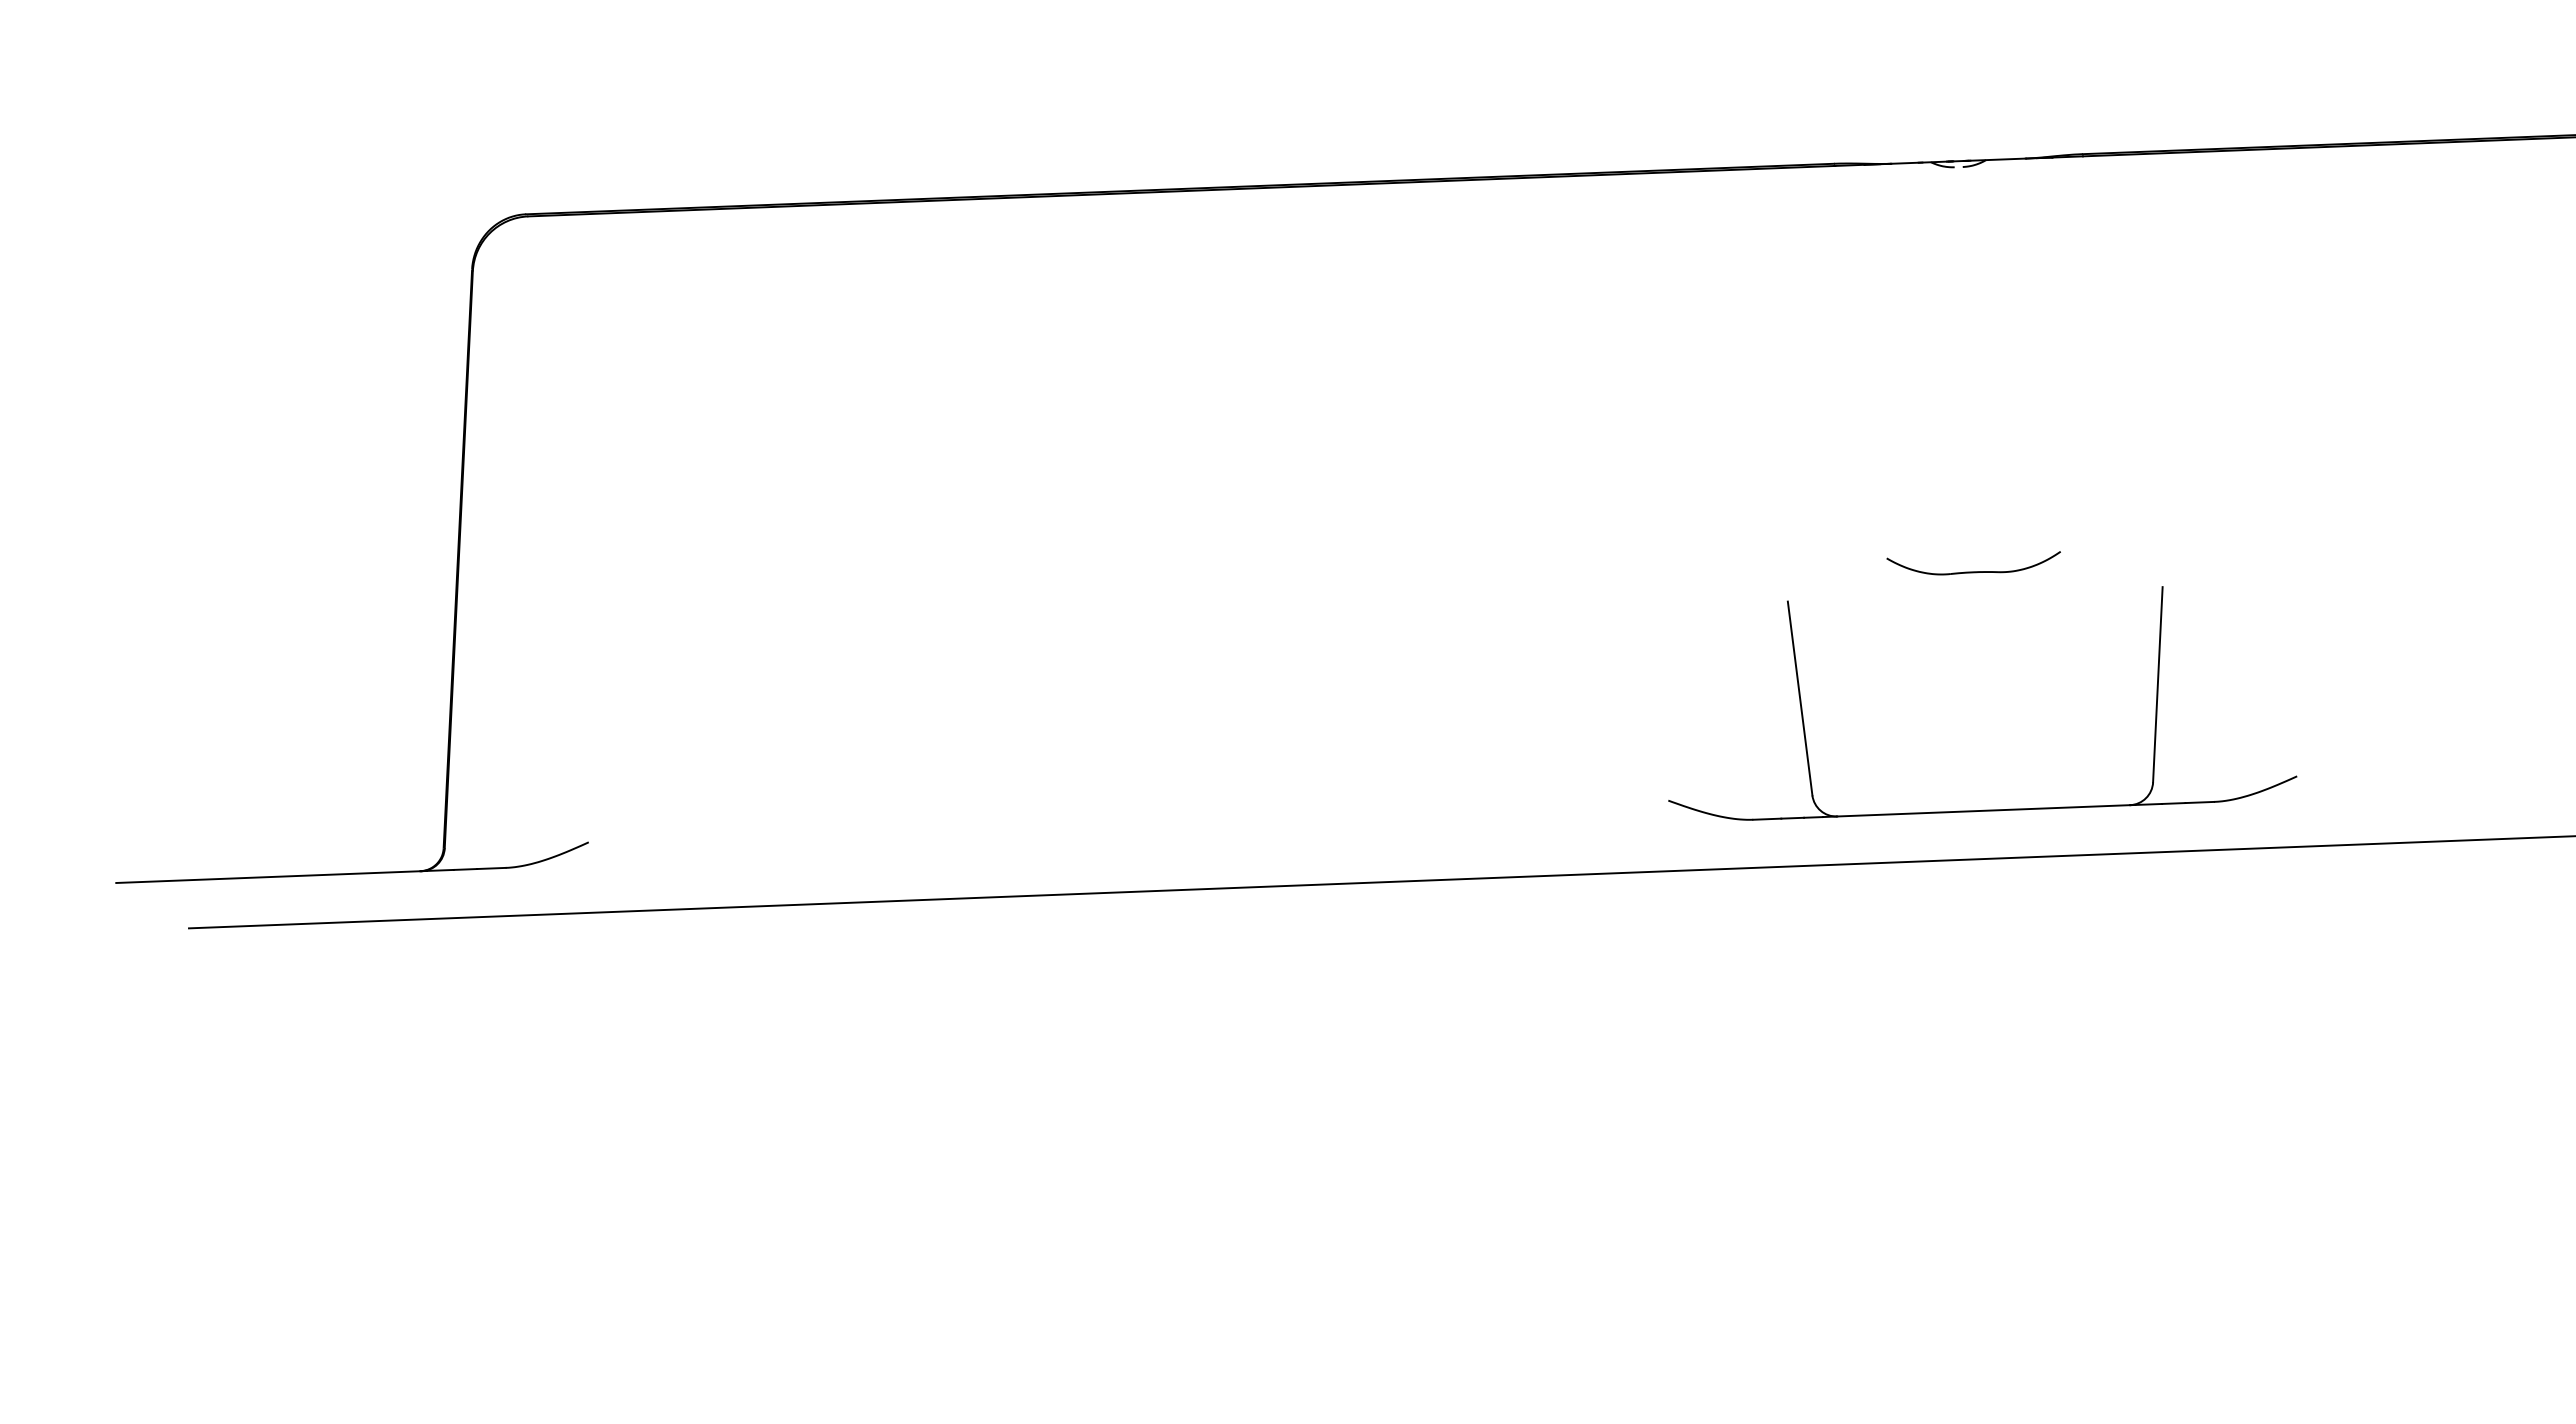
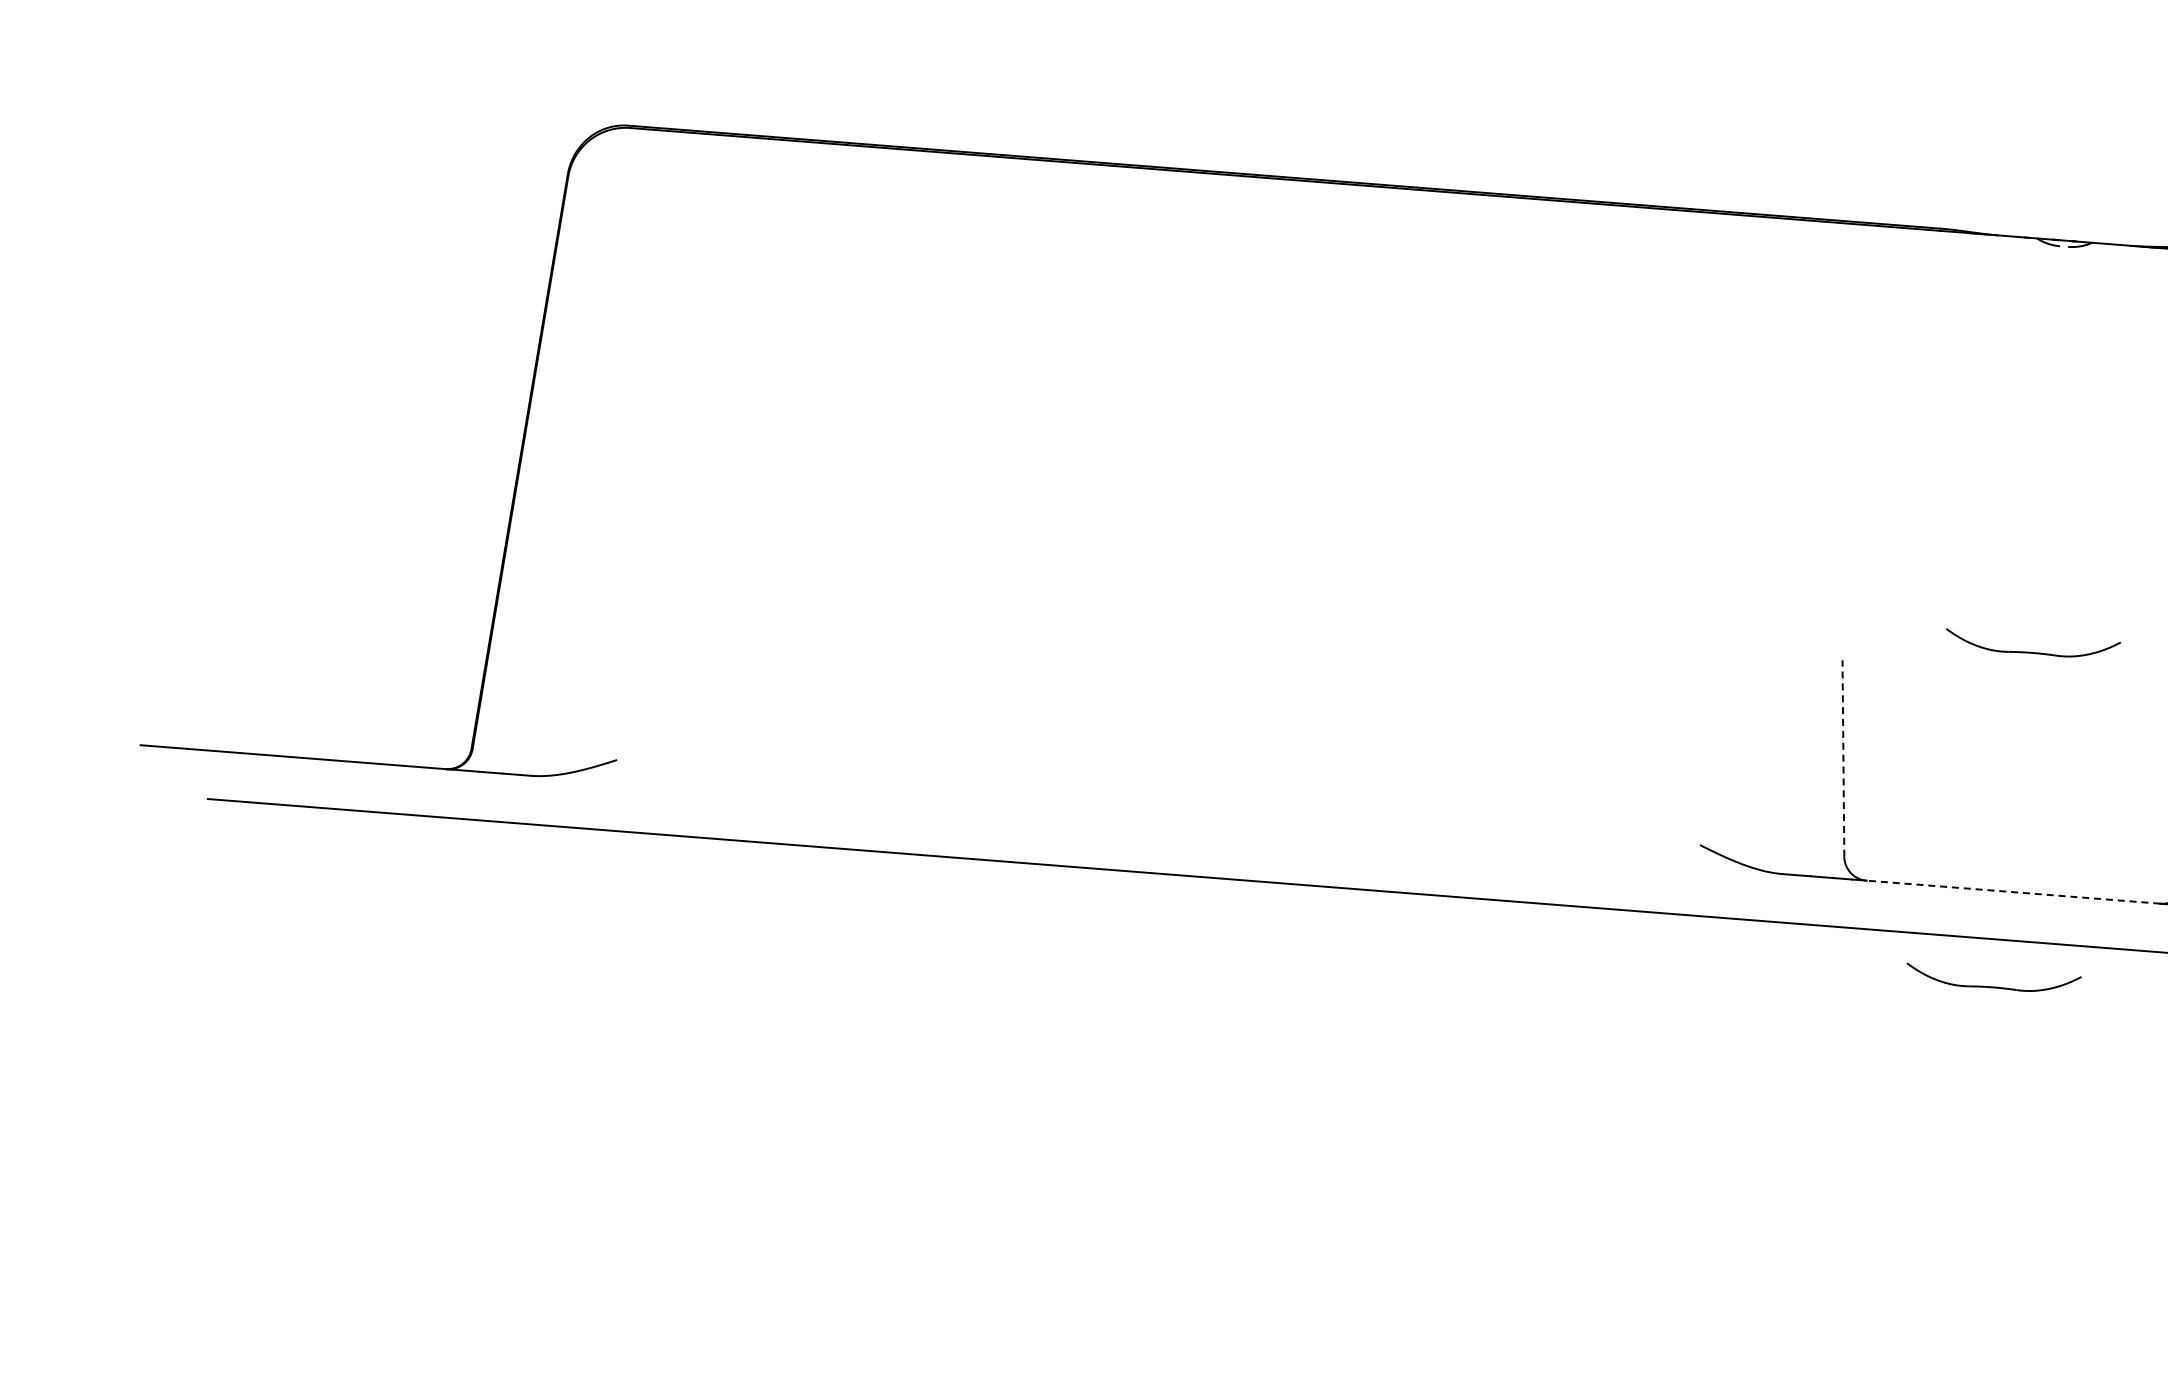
line: (1800, 698) -> (1843, 758), solid -> dashed
line: (1983, 810) -> (2013, 891), solid -> dashed
part: (1973, 906) -> (1992, 986), added

